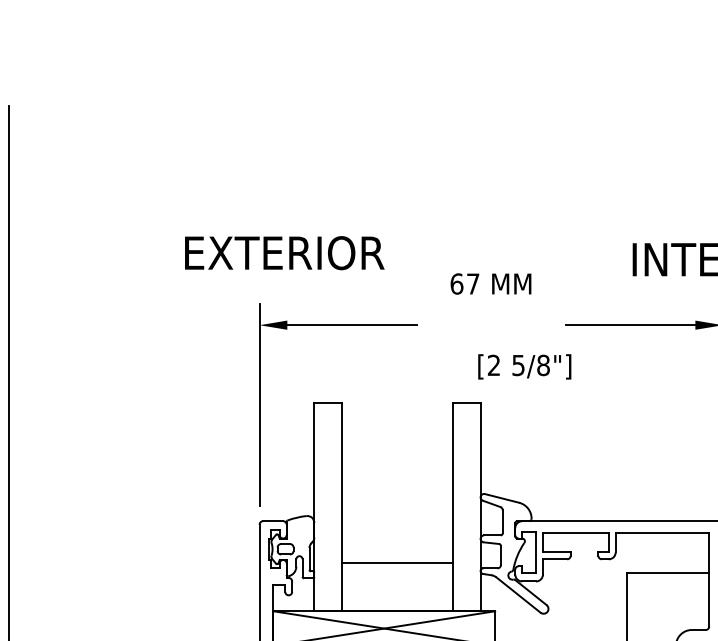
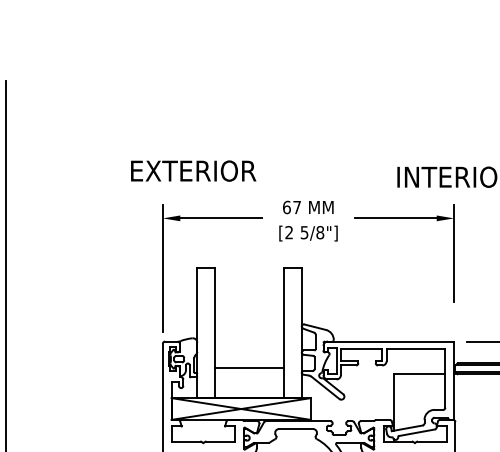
text: (284, 252) -> (193, 170), moved
text: (491, 284) -> (308, 207), moved
text: (524, 366) -> (308, 233), moved

